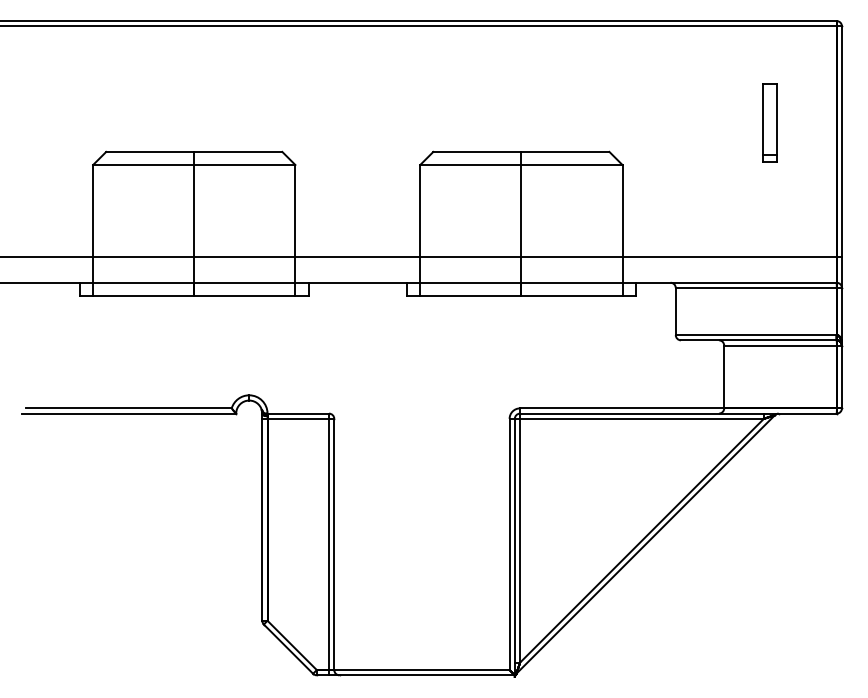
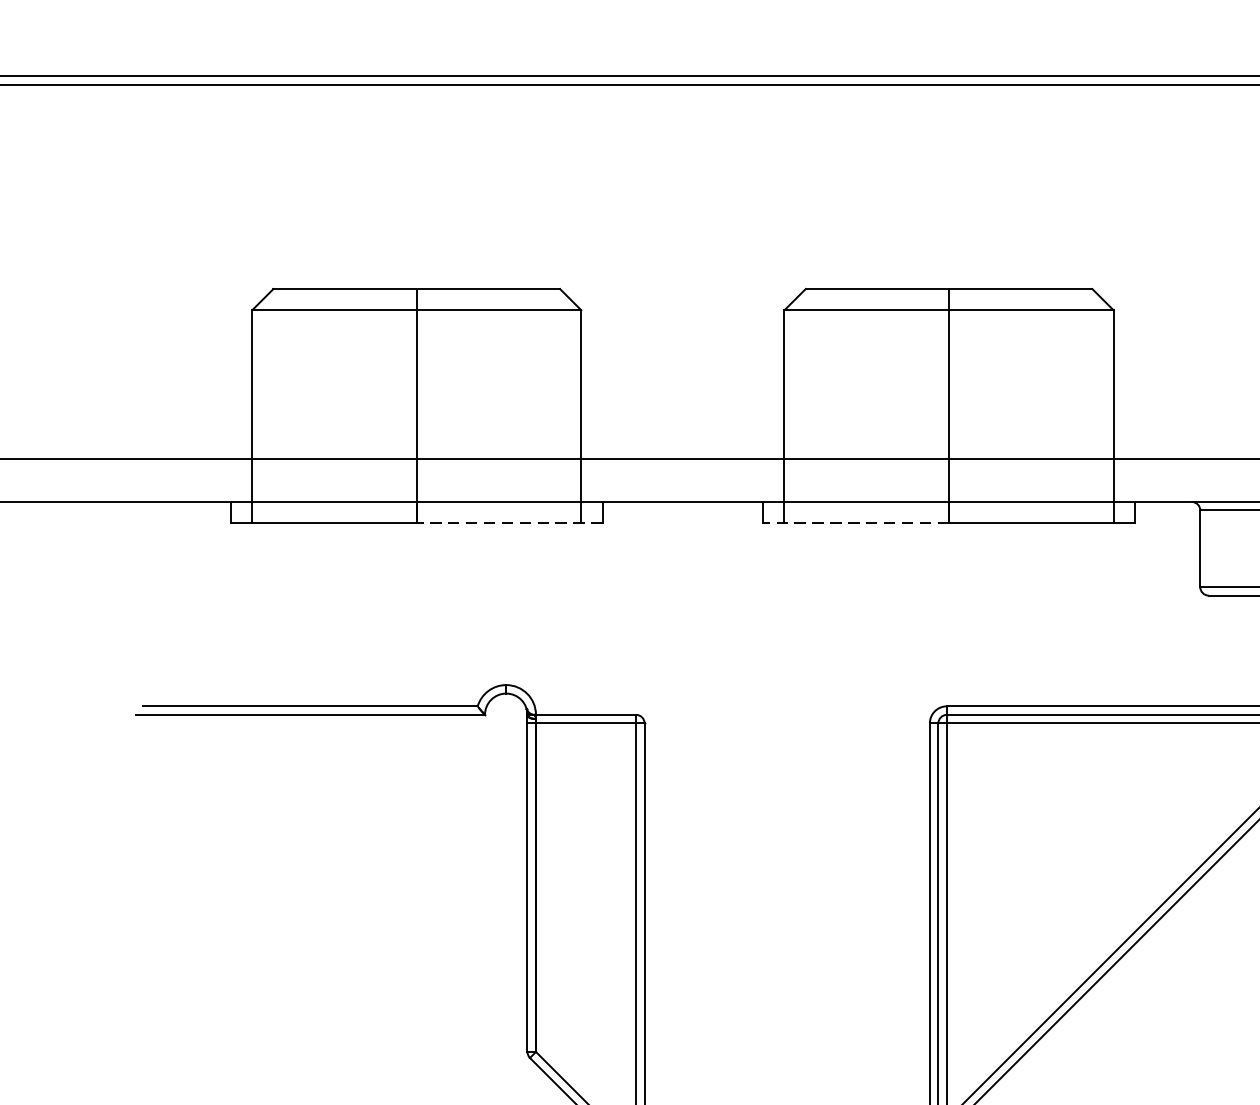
line: (250, 295) -> (508, 522), solid -> dashed
line: (463, 295) -> (854, 522), solid -> dashed

